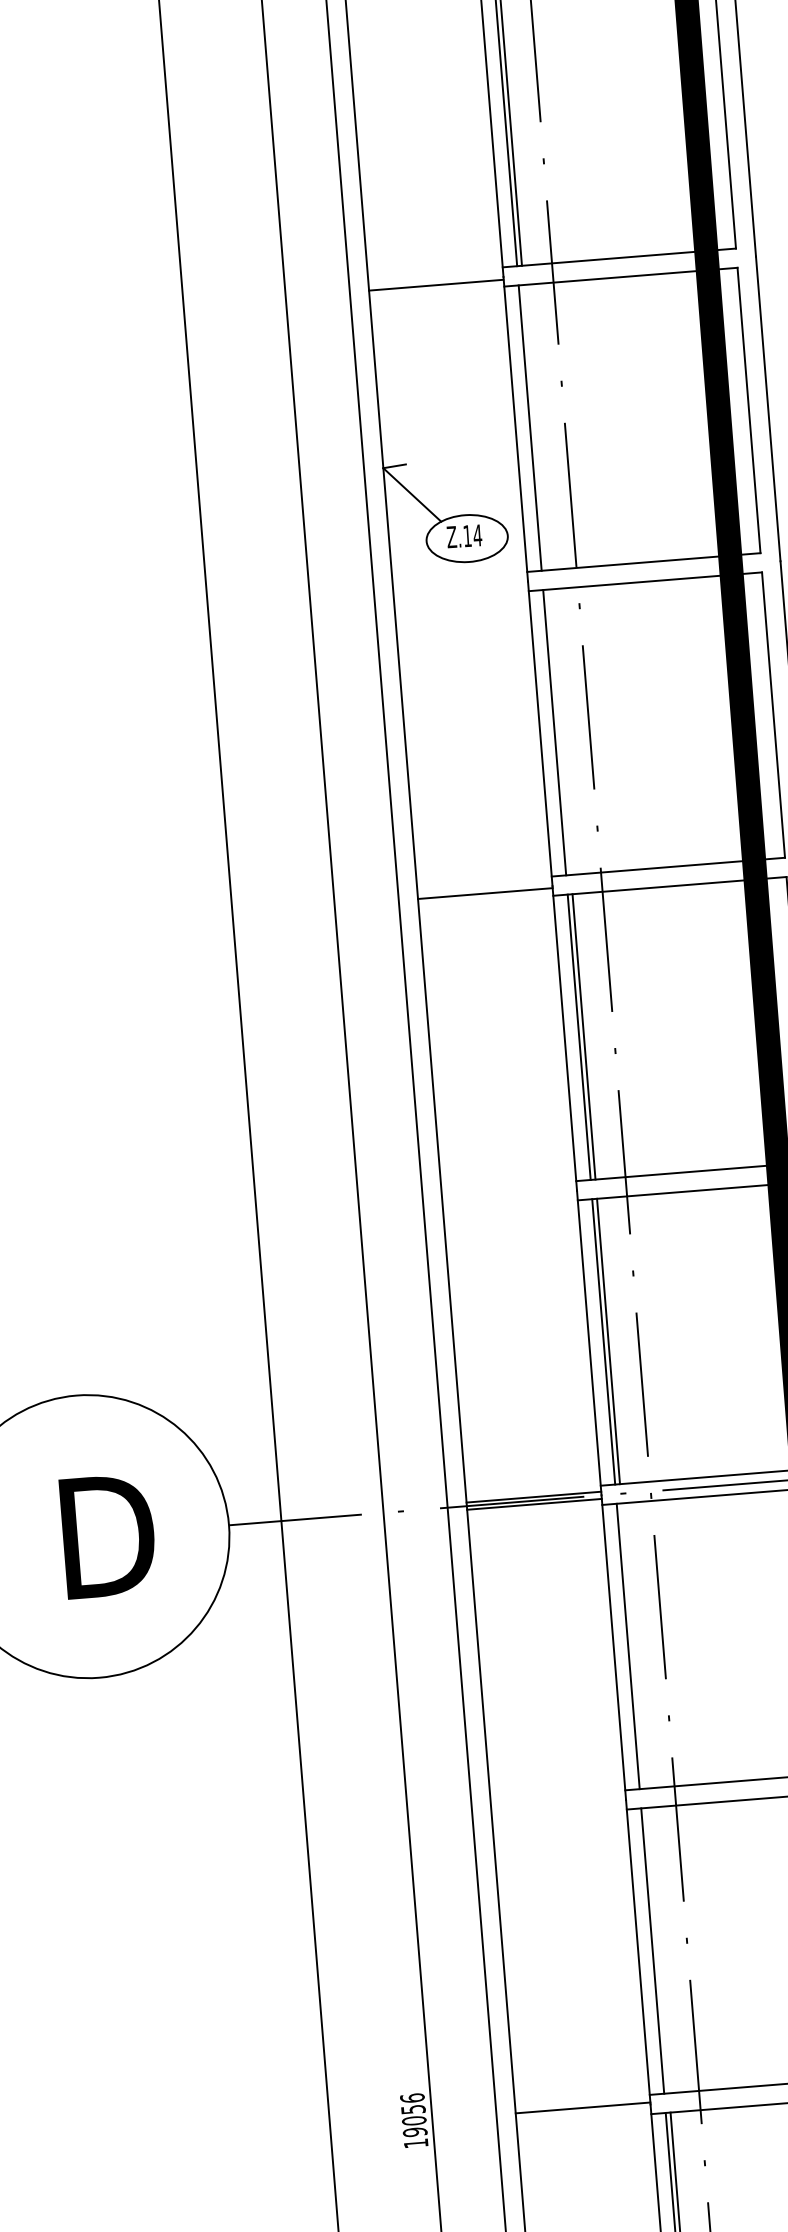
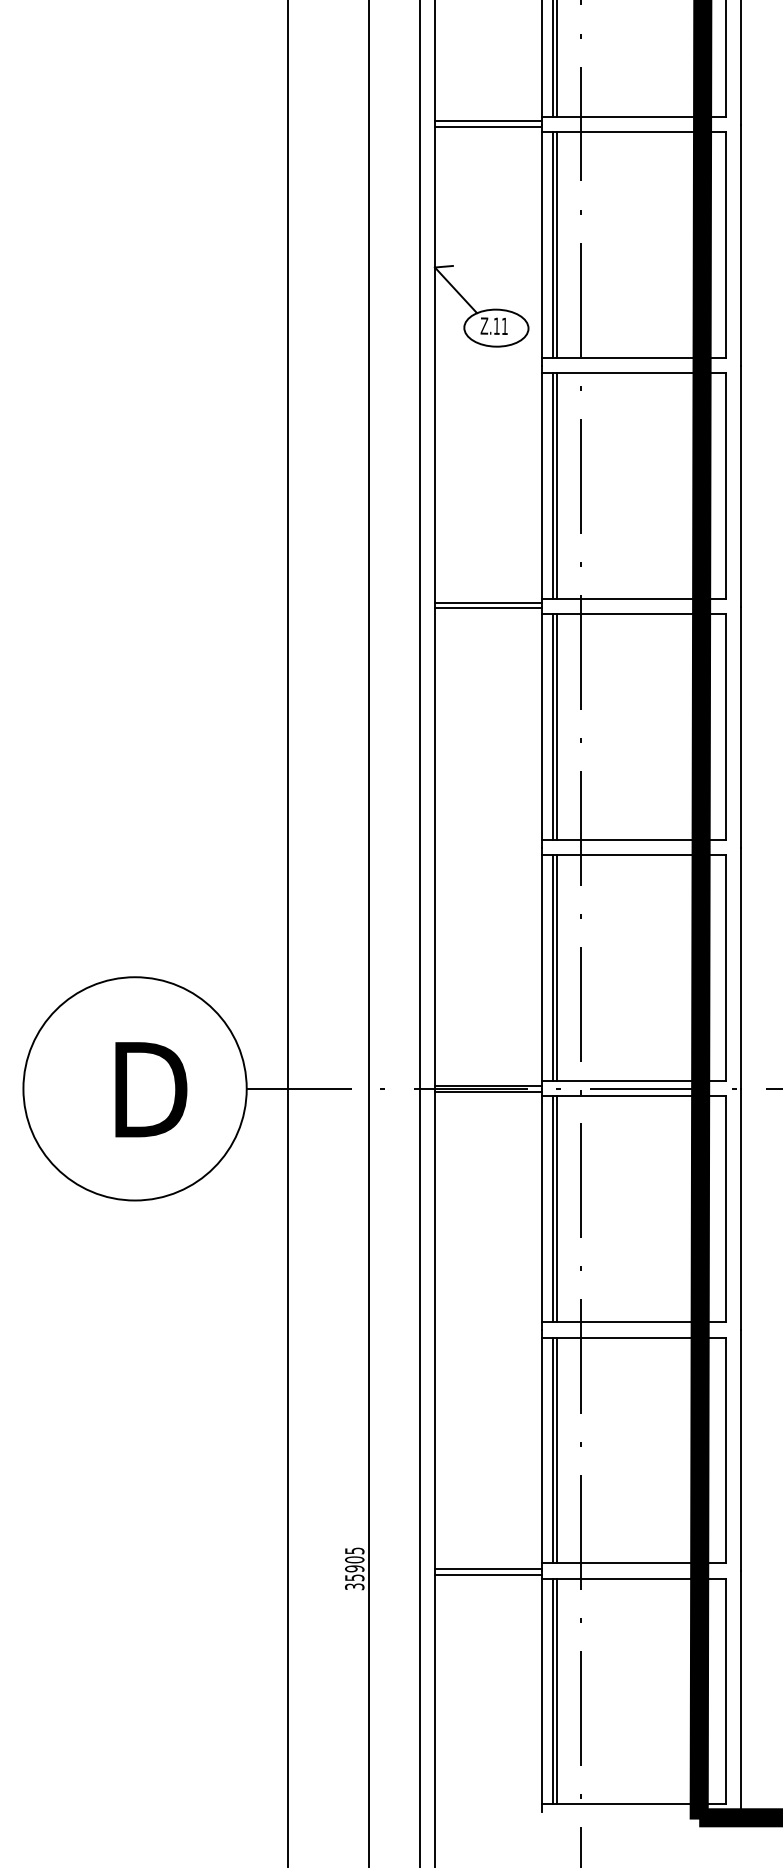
line: (434, 278) -> (487, 121), added
line: (534, 428) -> (556, 245), added
text: (477, 534) -> (504, 325), Z.14 -> Z.11
line: (559, 732) -> (556, 486), added
line: (483, 886) -> (487, 602), added
line: (632, 1646) -> (556, 1209), added
line: (657, 1950) -> (556, 1450), added
line: (582, 2115) -> (487, 1575), added
text: (413, 2120) -> (354, 1568), 19056 -> 35905

